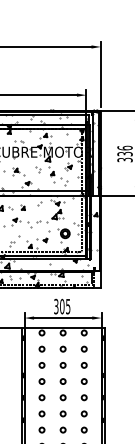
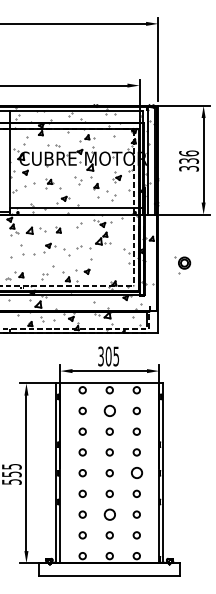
part: (63, 235) -> (182, 265), moved
circle: (62, 348) -> (109, 410), size x1.6
circle: (84, 397) -> (136, 473), size x1.6
circle: (62, 430) -> (109, 514), size x1.6

